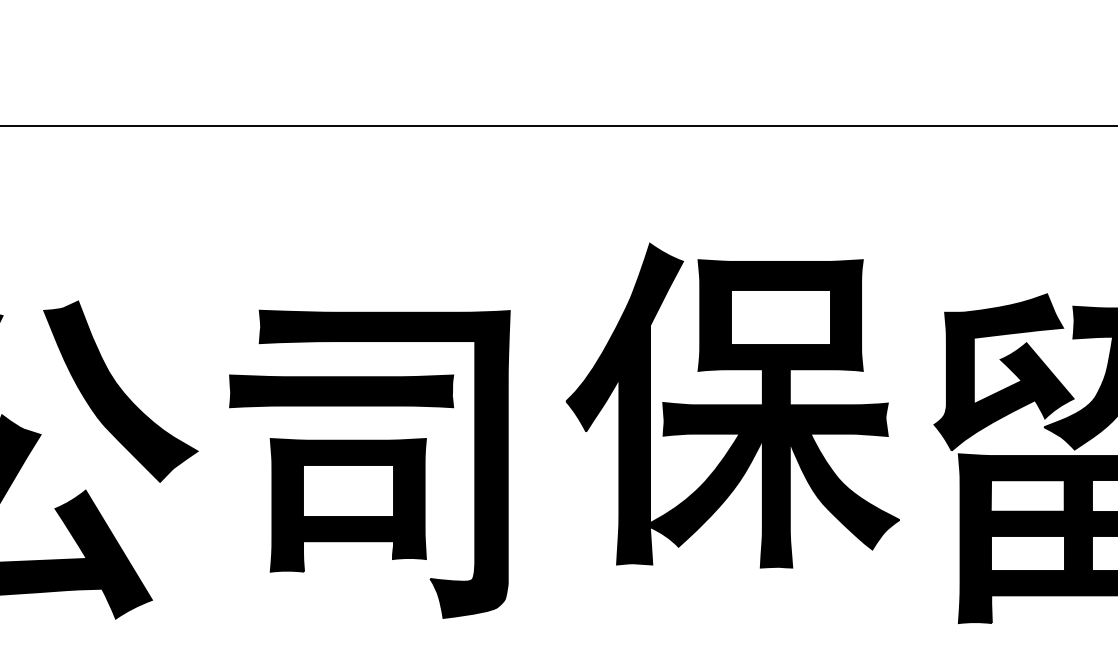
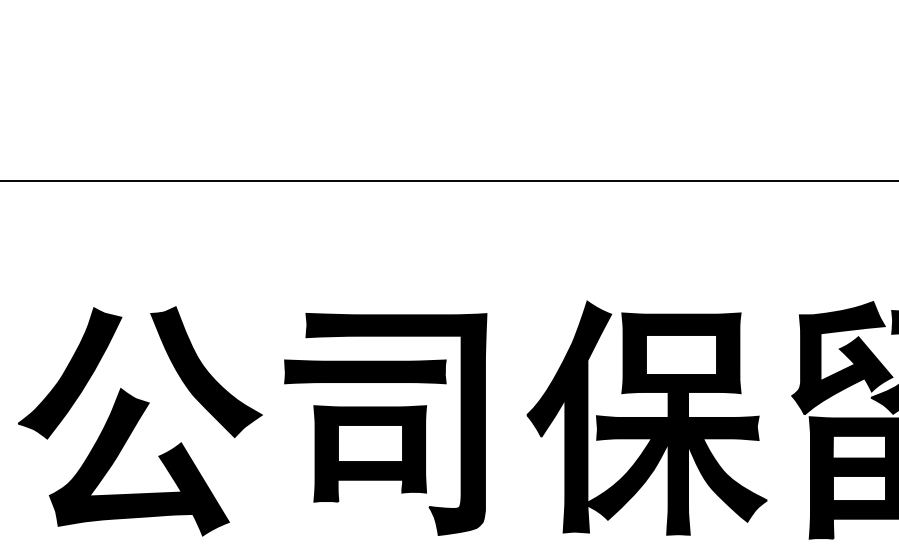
part: (732, 404) -> (646, 417), moved

